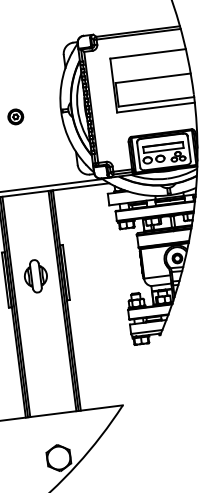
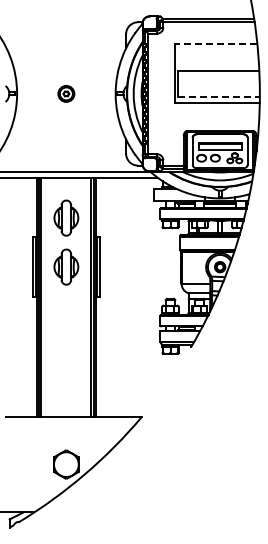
line: (147, 54) -> (215, 44), solid -> dashed
line: (157, 101) -> (219, 96), solid -> dashed
part: (30, 230) -> (66, 217), added

